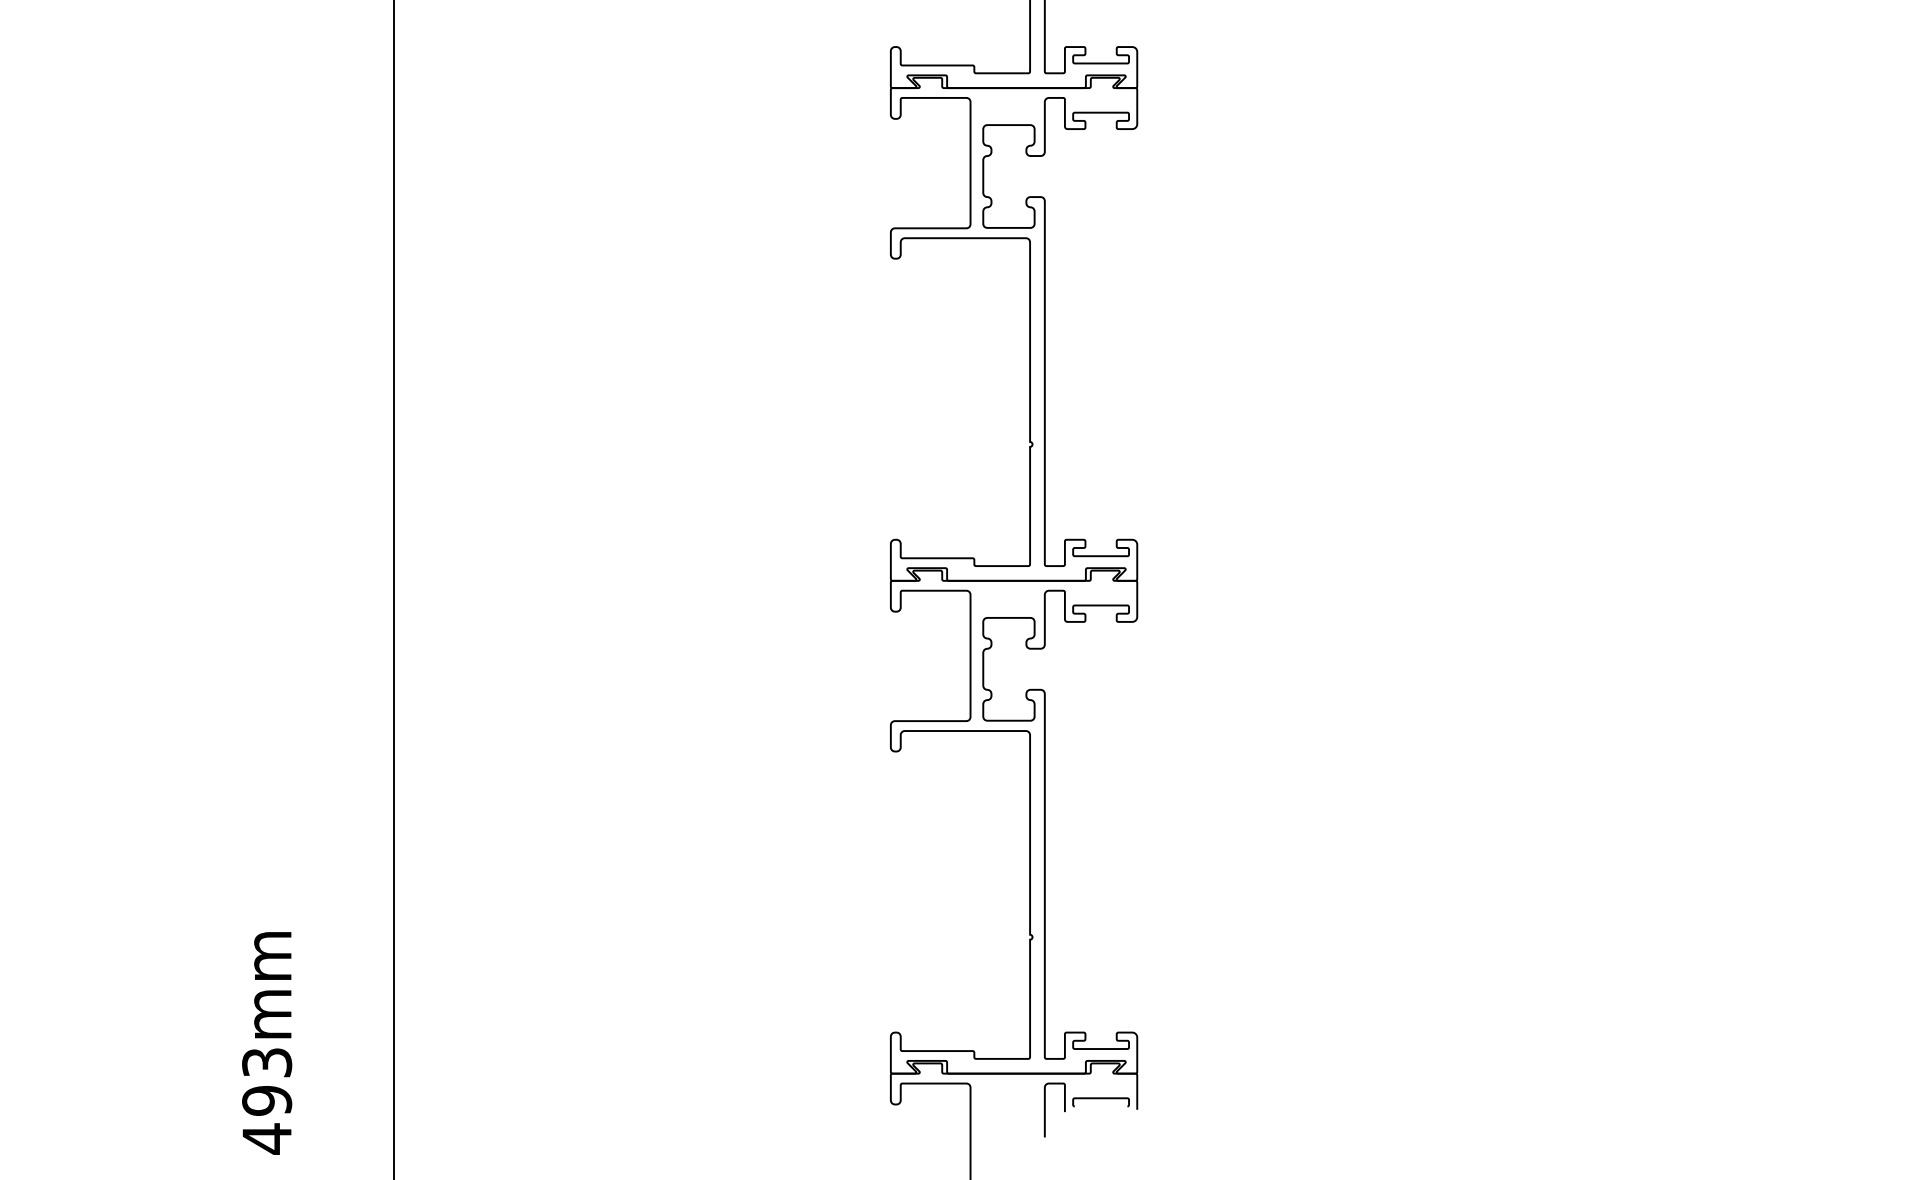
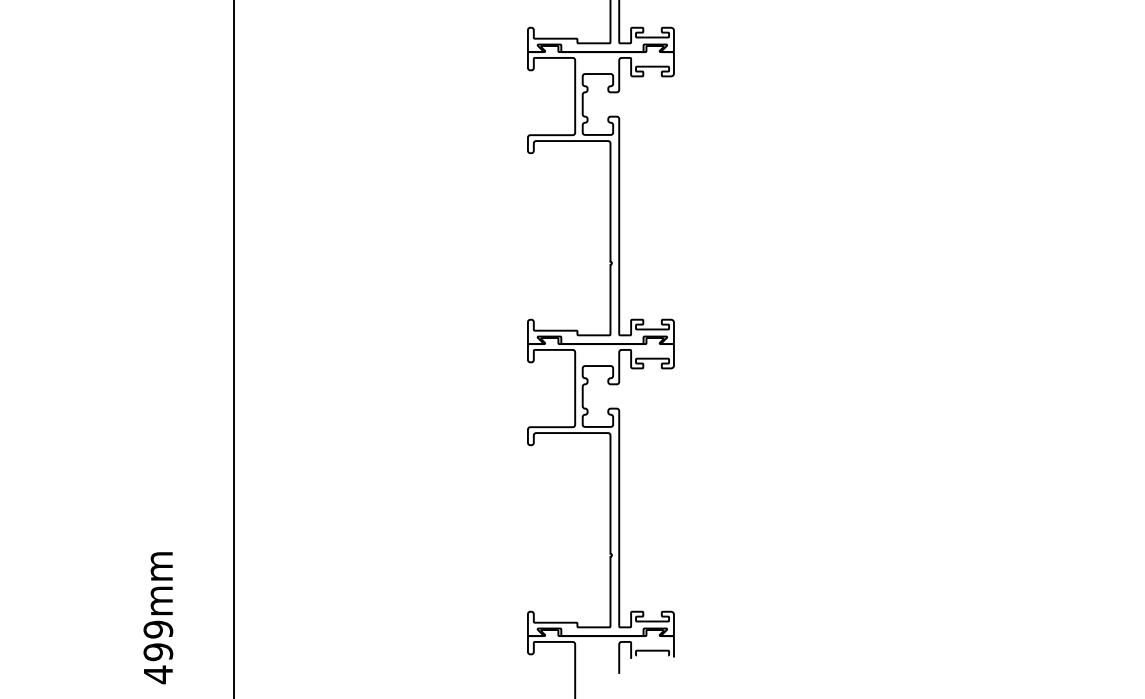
text: (267, 1062) -> (158, 629), 493mm -> 499mm

